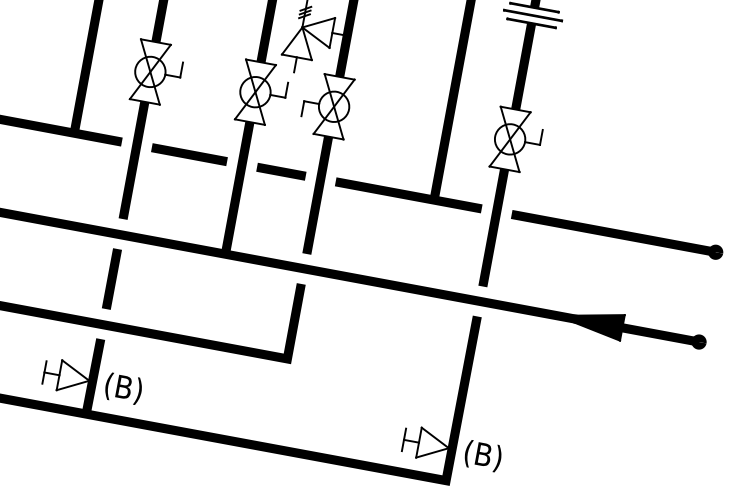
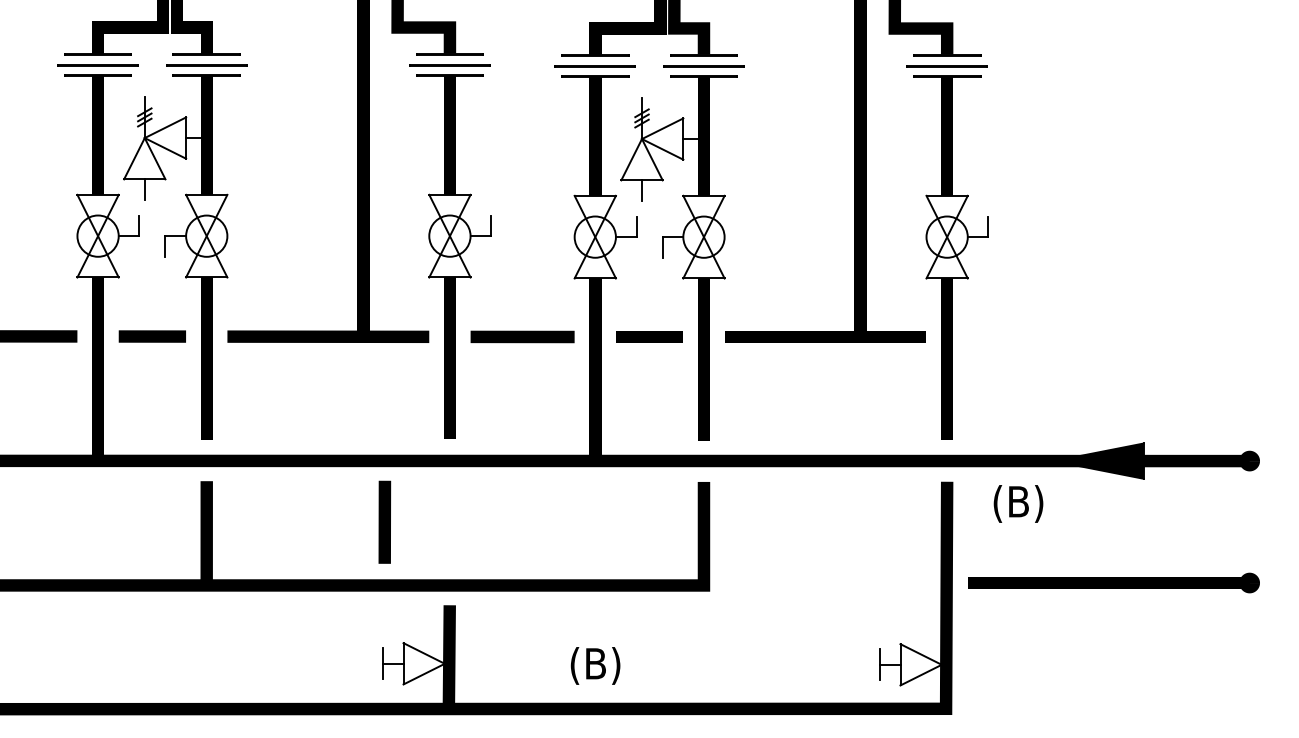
part: (617, 233) -> (1113, 582), moved
line: (111, 278) -> (384, 521), moved
text: (123, 388) -> (595, 665), moved
text: (483, 455) -> (1018, 503), moved

